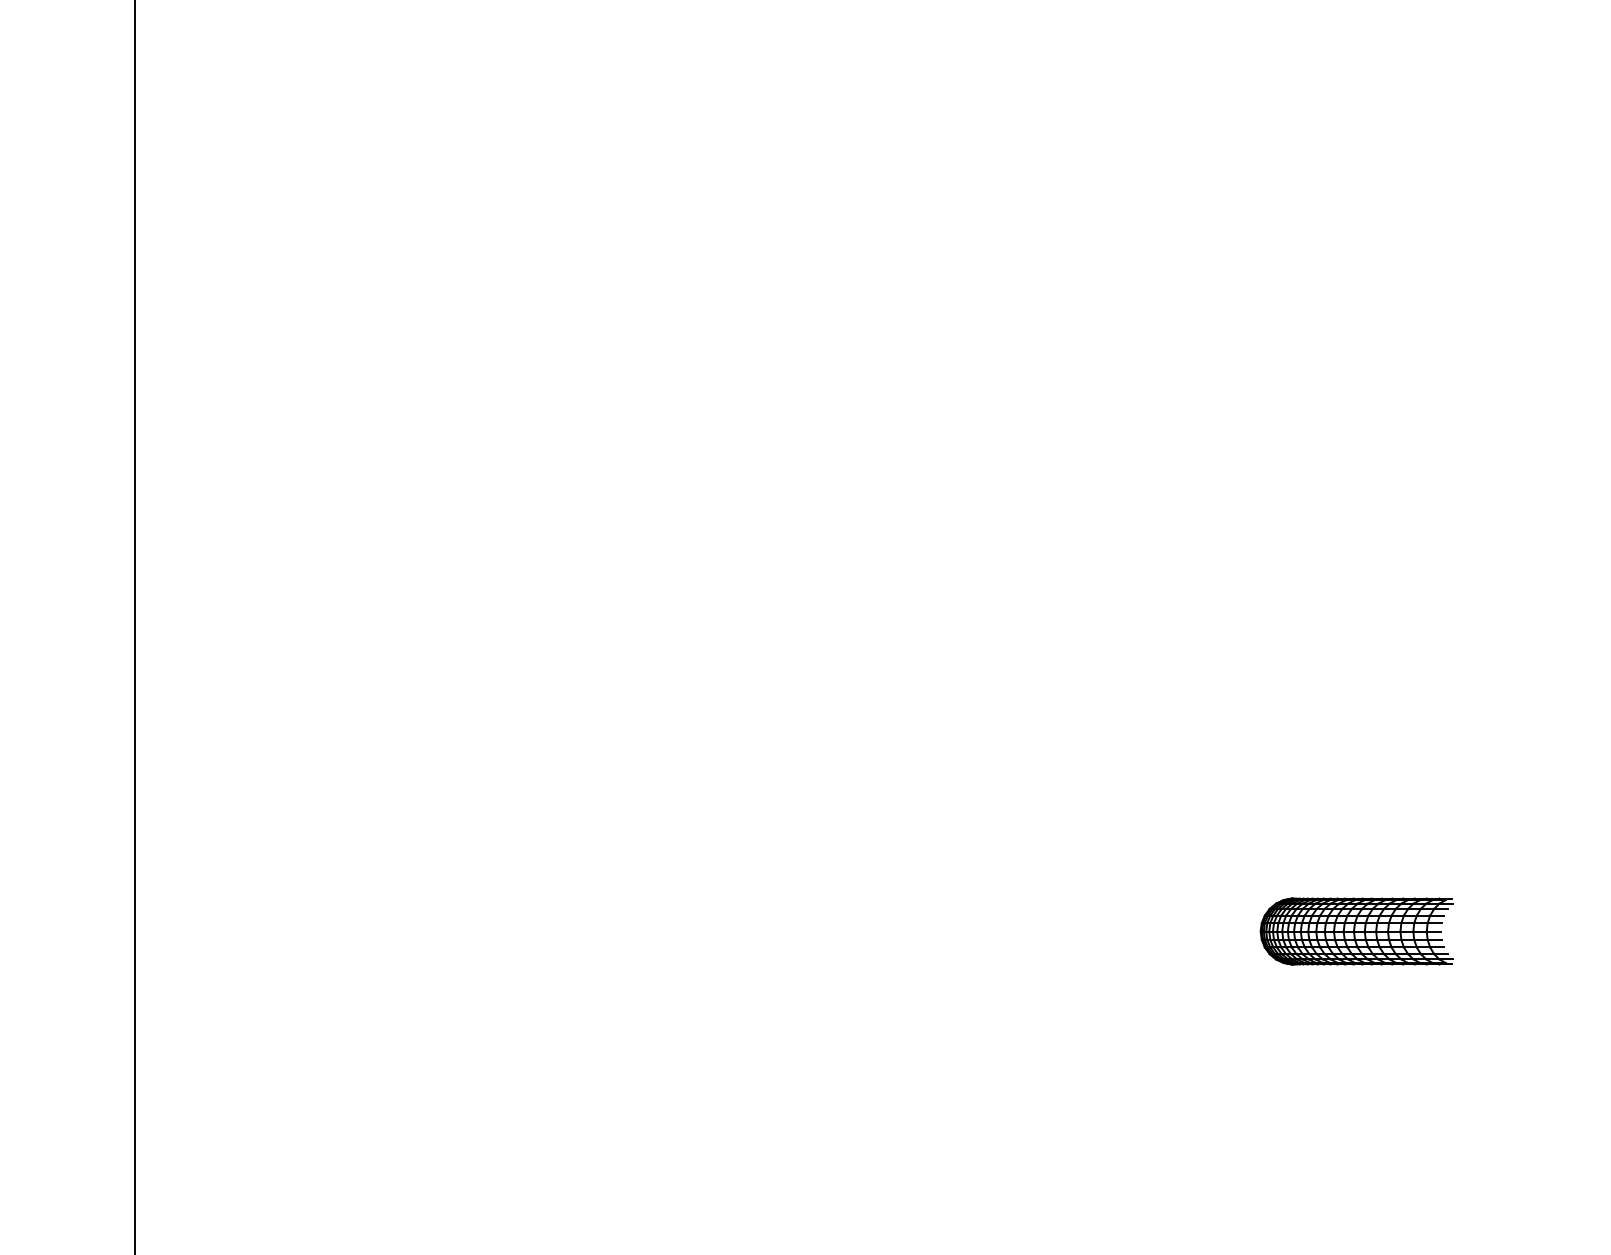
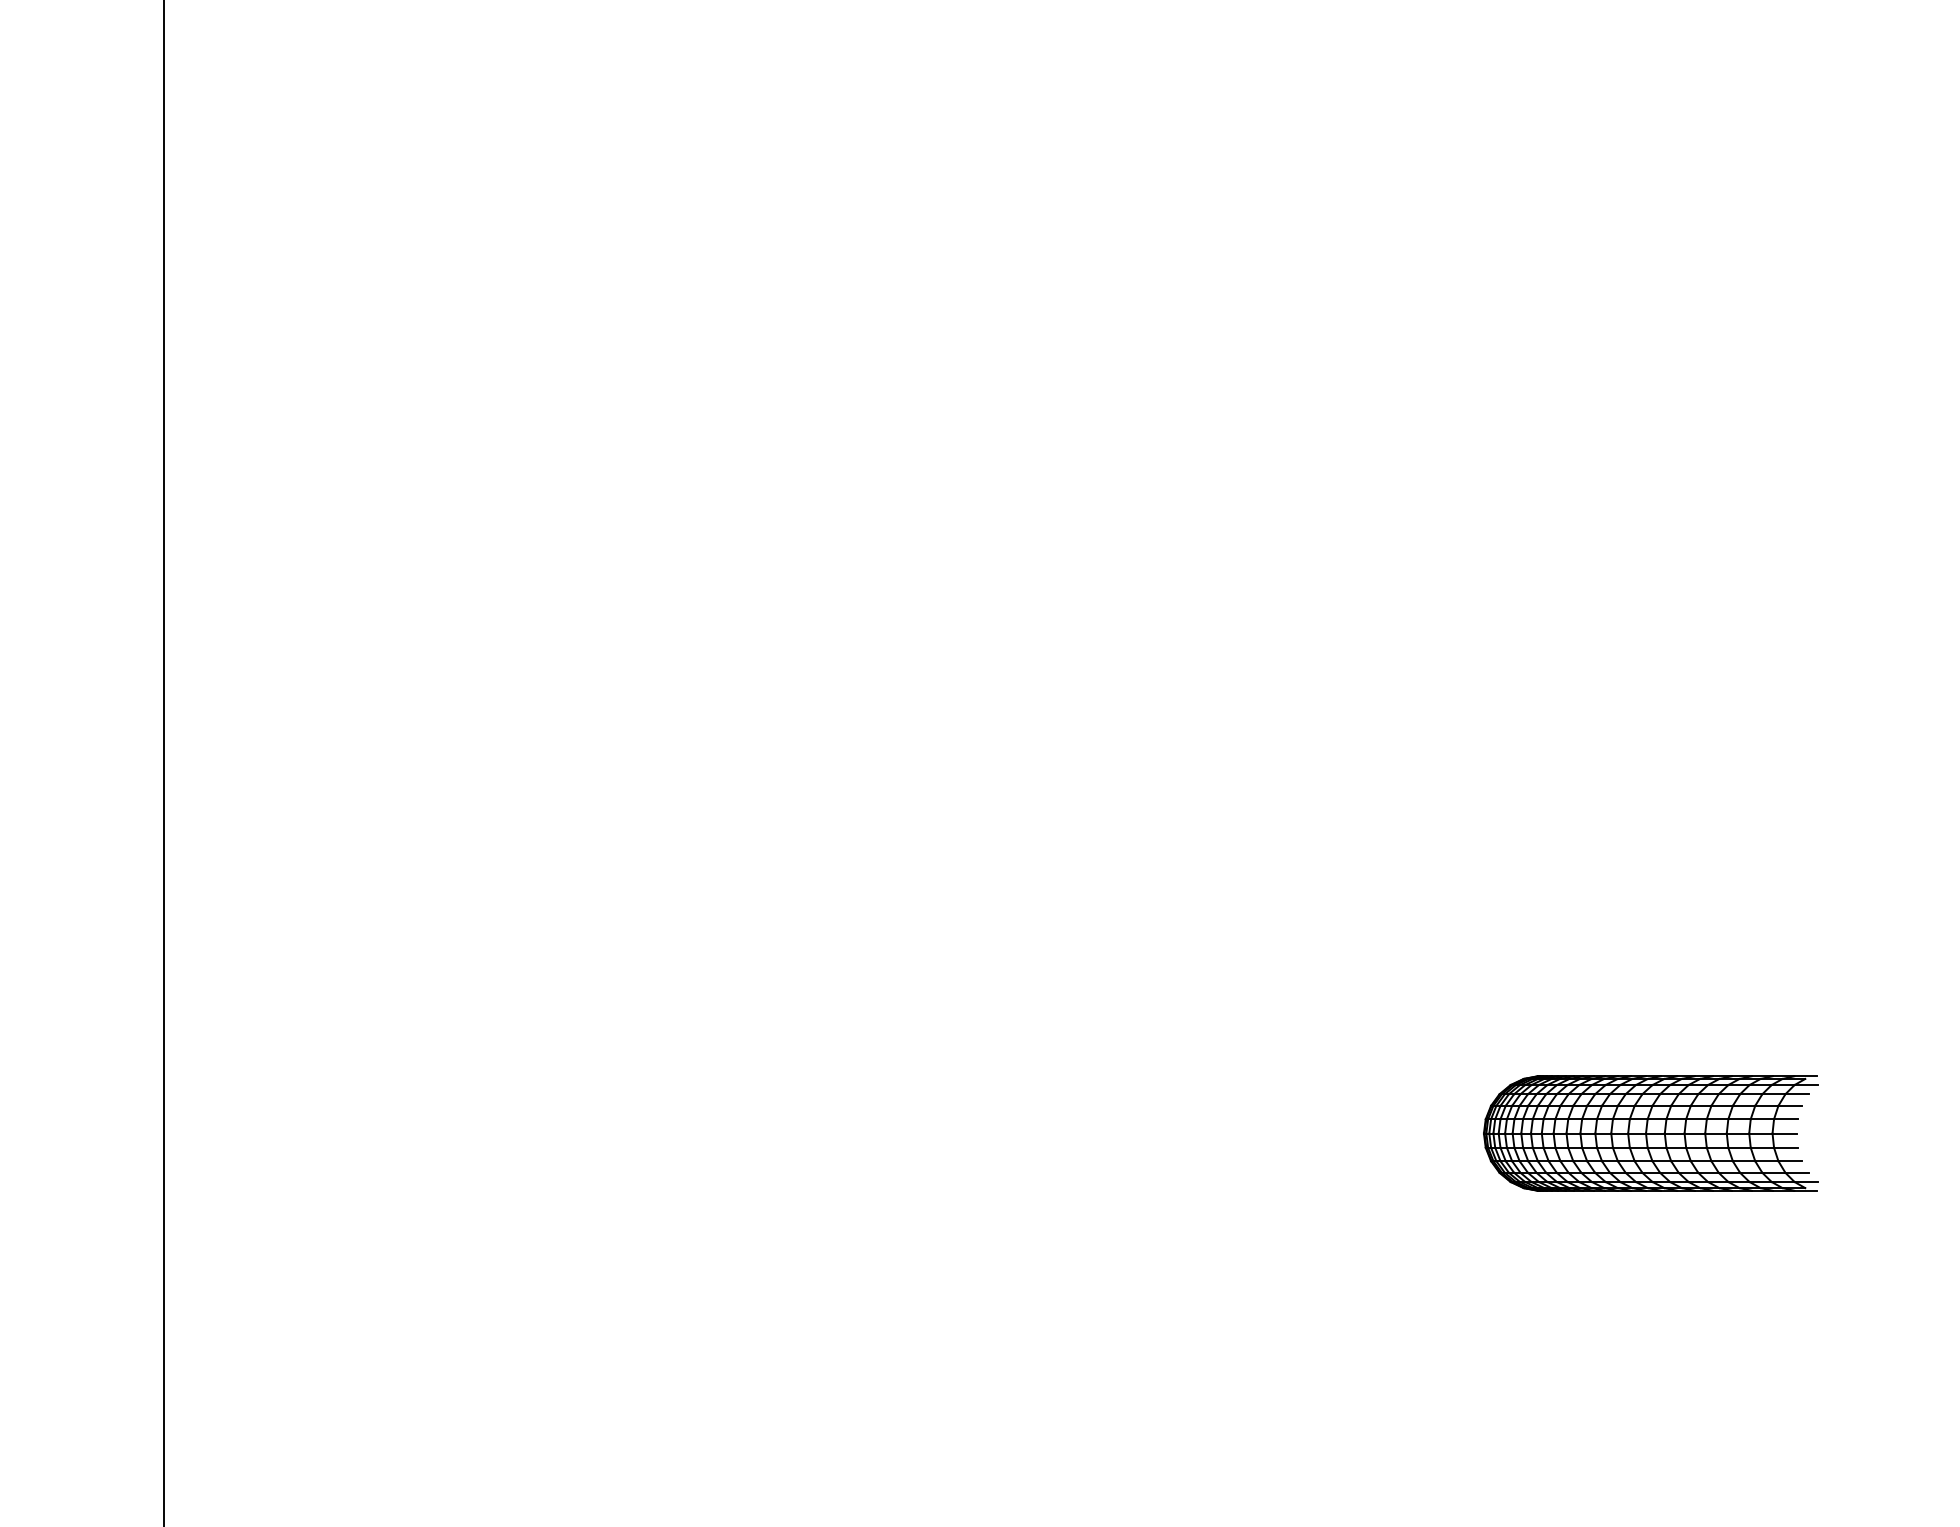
part: (1356, 931) -> (1650, 1133), size x1.43

